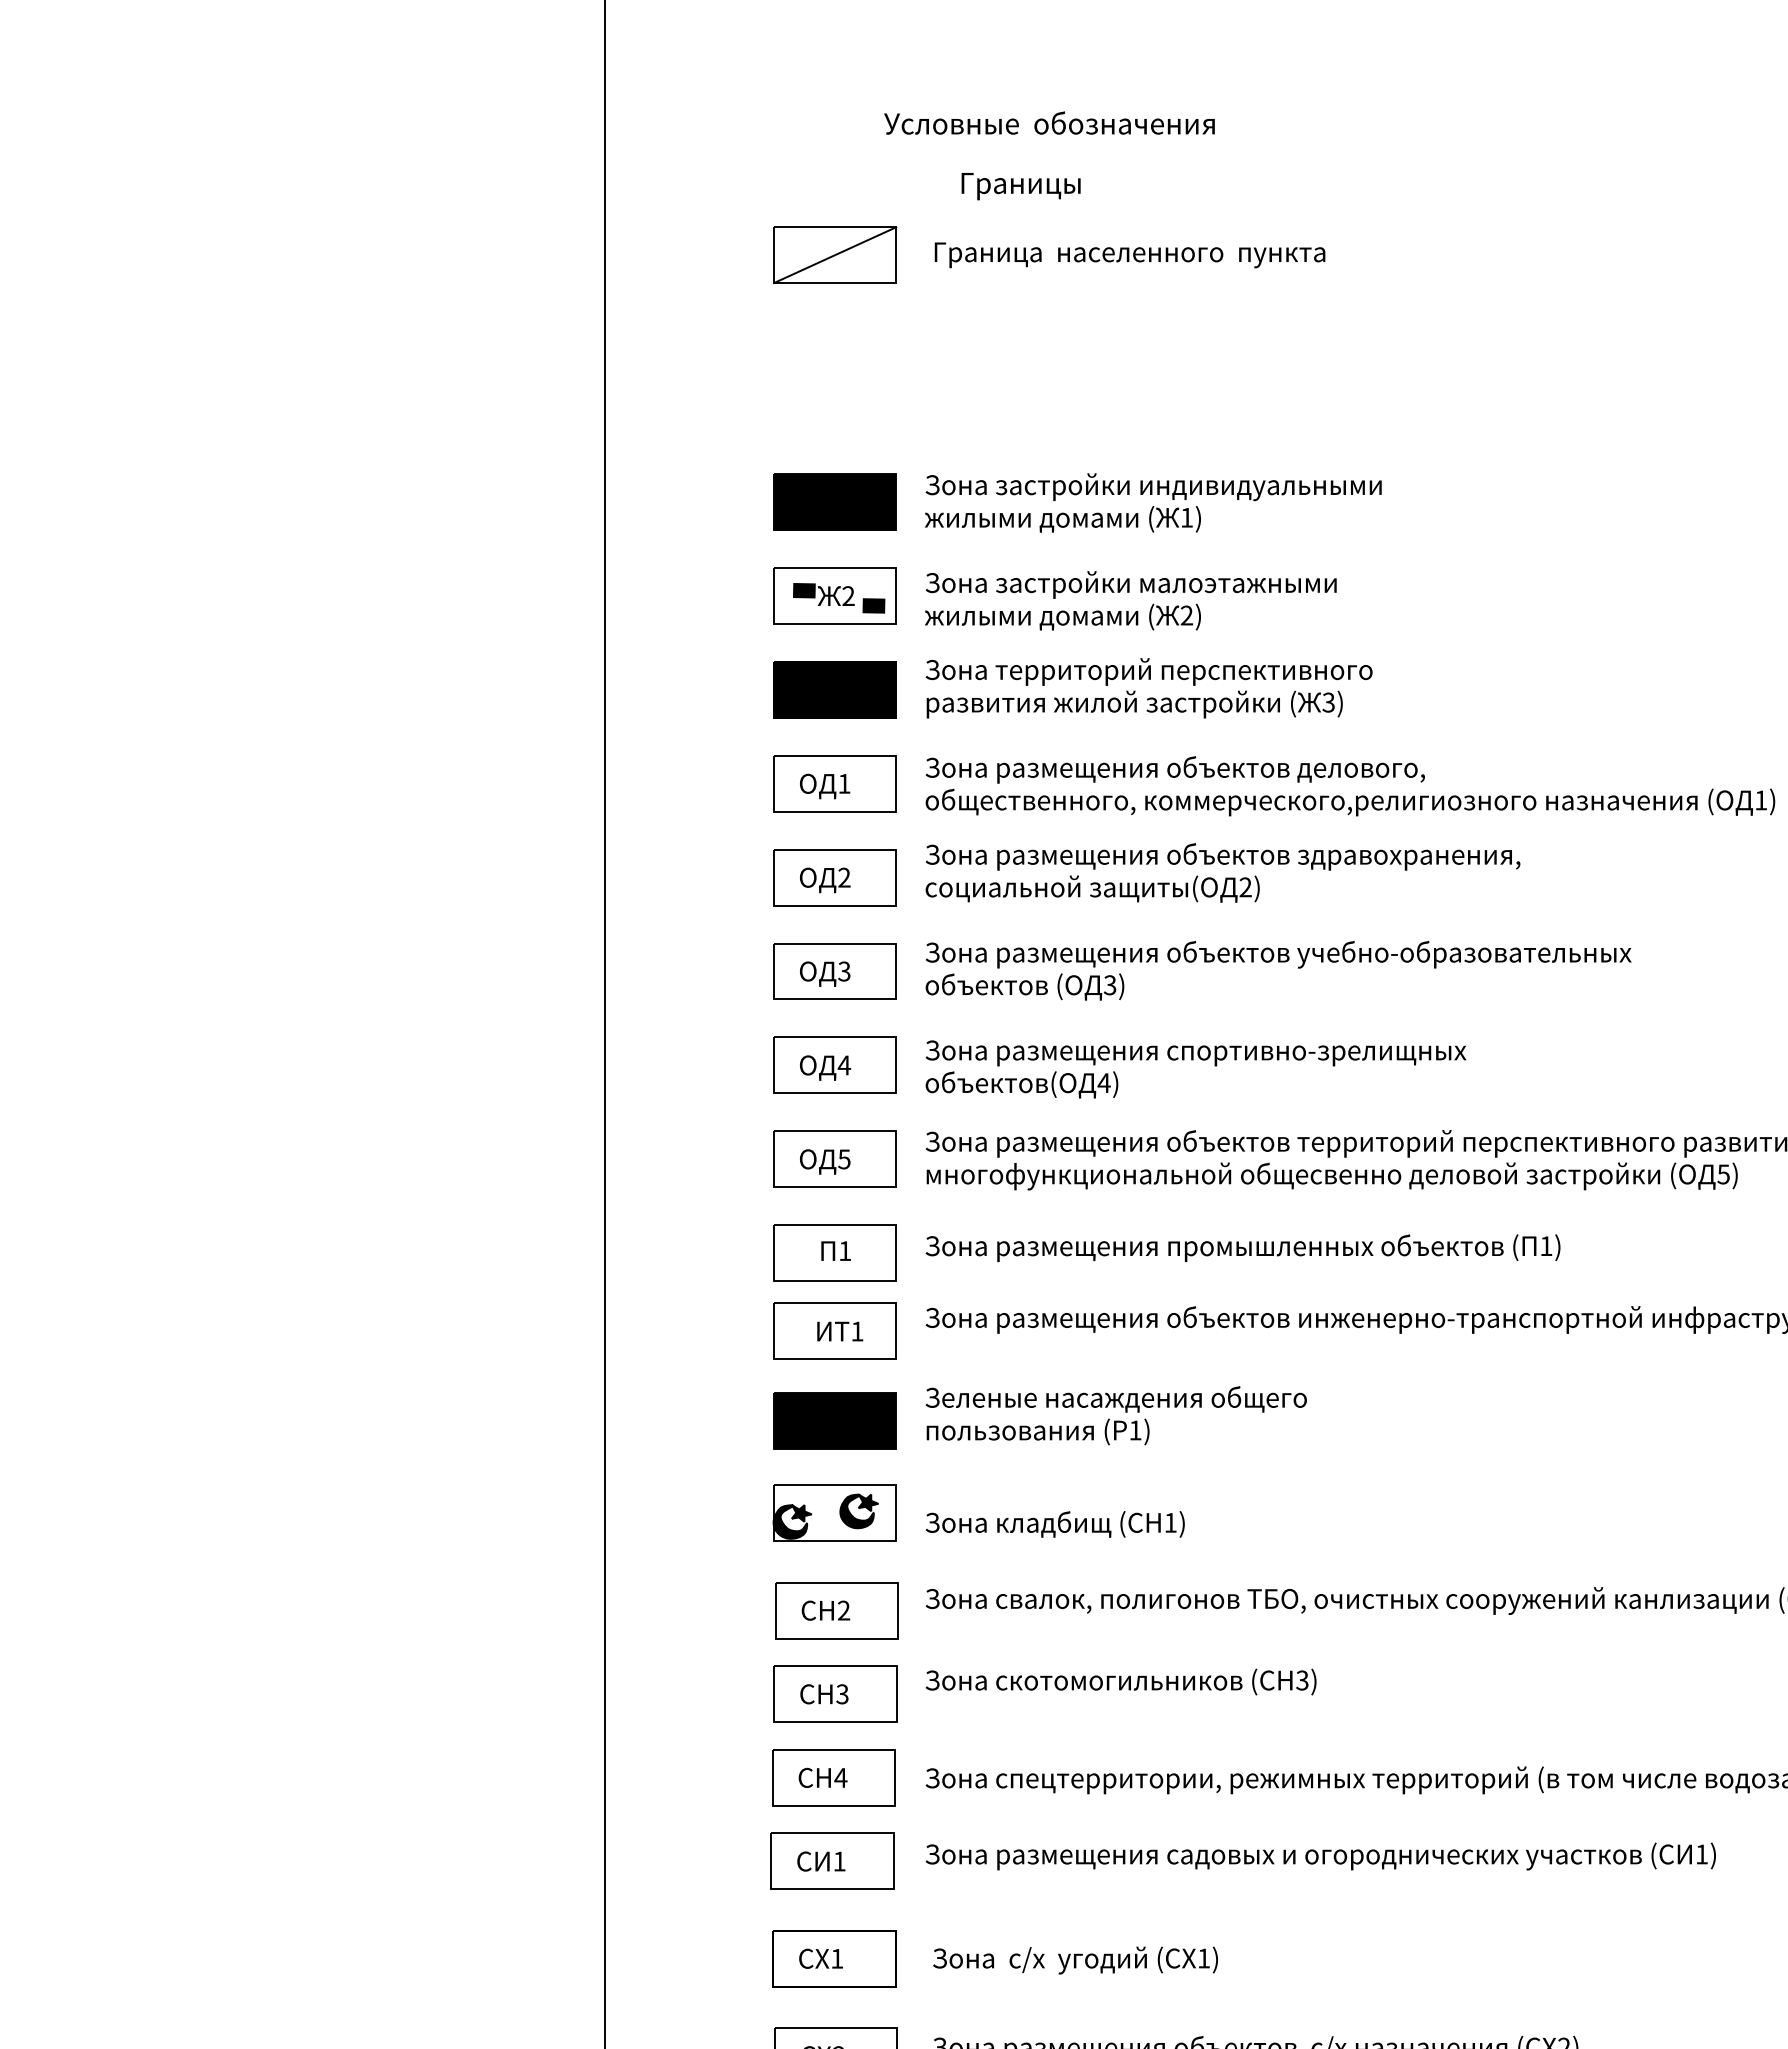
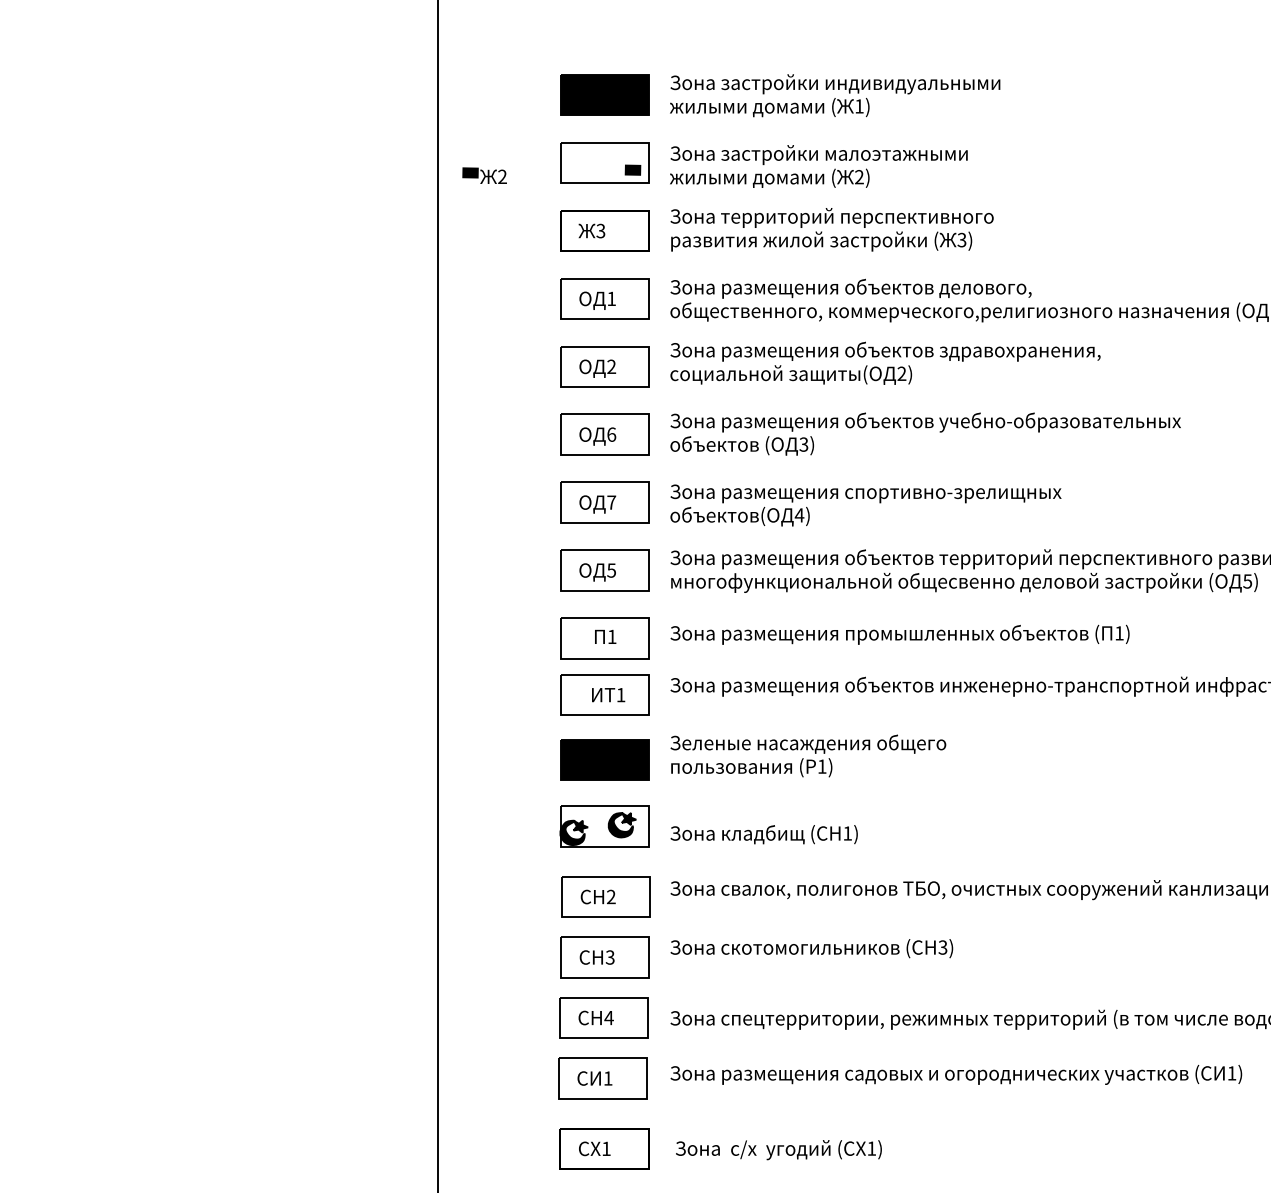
text: (823, 594) -> (484, 175), moved
fill: (835, 689) -> (605, 230), removed
text: (844, 971) -> (611, 434), 3 -> 6
text: (844, 1065) -> (611, 502), 4 -> 7

